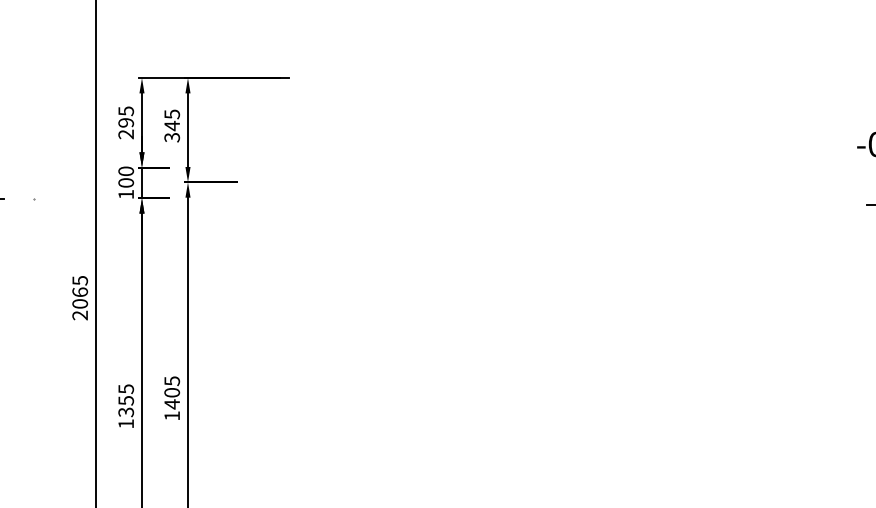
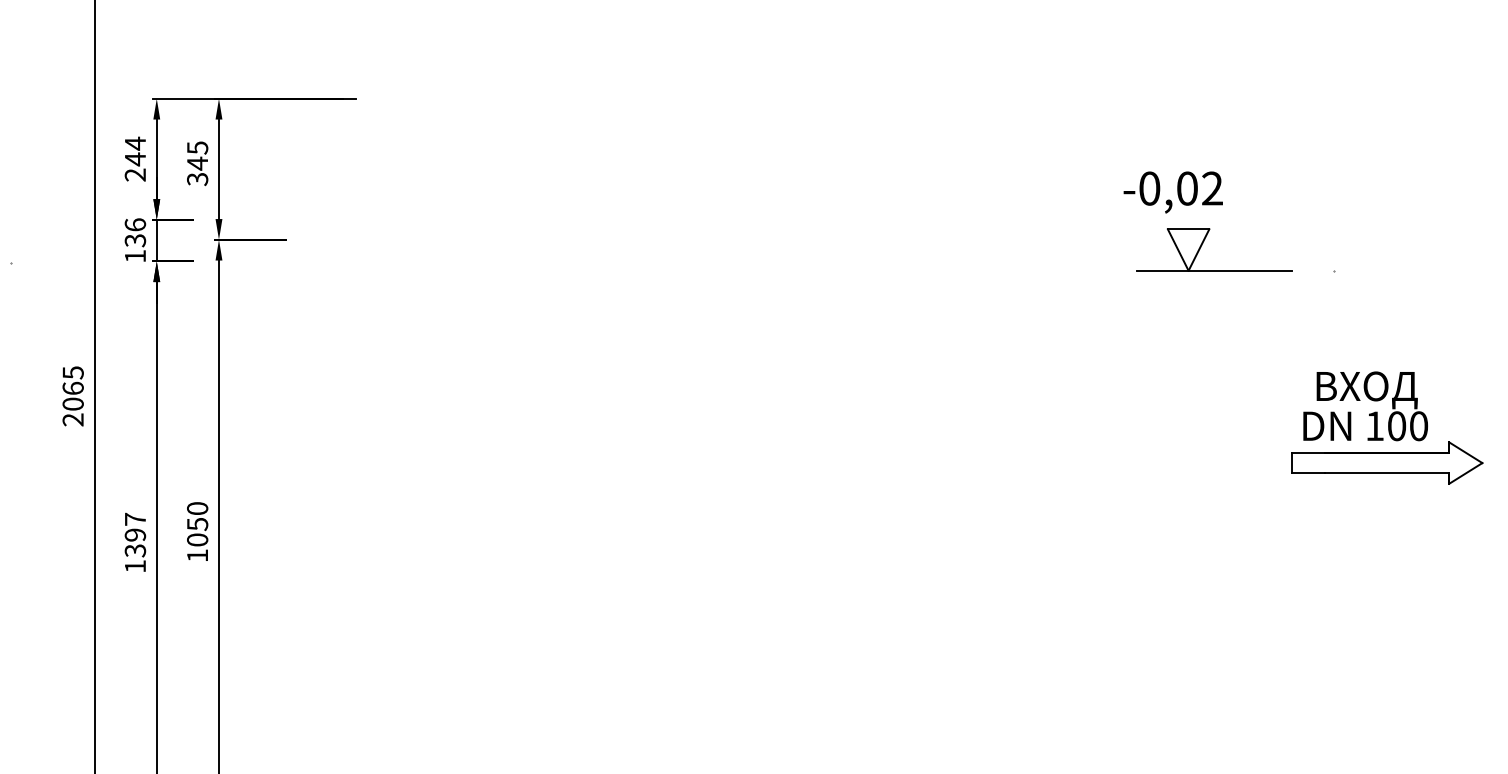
text: (126, 117) -> (135, 151), 295 -> 244
text: (125, 176) -> (134, 232), 100 -> 136
text: (172, 392) -> (197, 524), 1405 -> 1050
text: (126, 394) -> (135, 526), 1355 -> 1397

